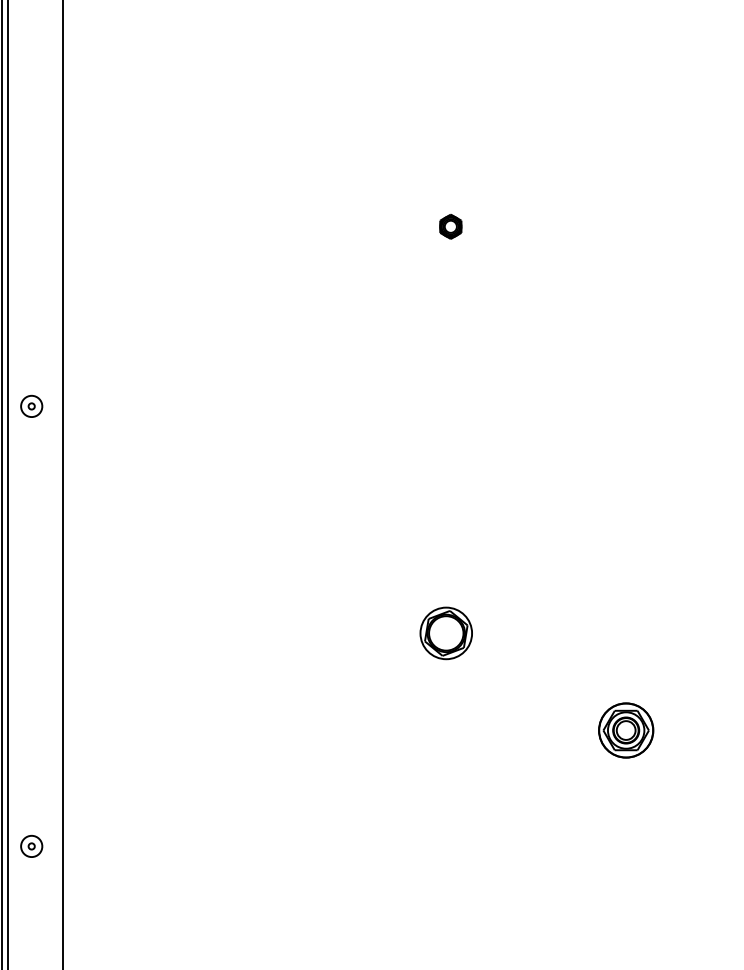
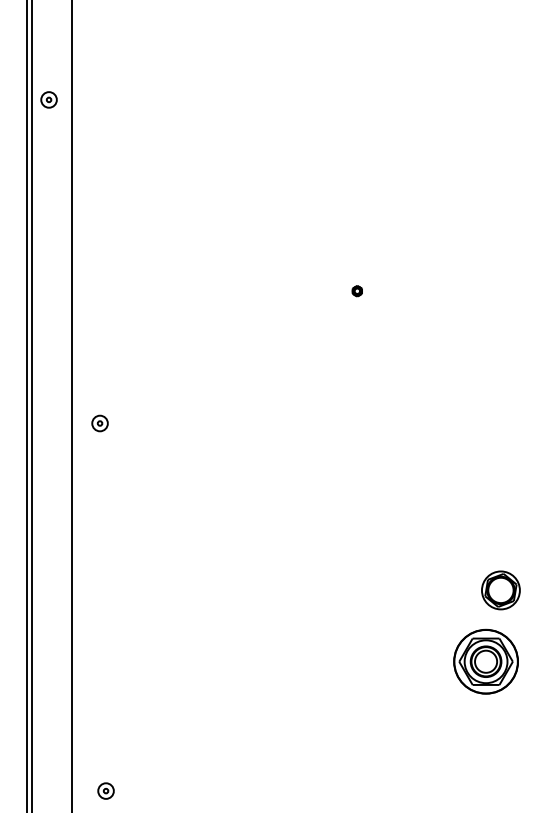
part: (451, 225) -> (357, 290), size x0.6
part: (30, 406) -> (99, 423), moved
part: (445, 633) -> (500, 590), moved
part: (626, 730) -> (486, 661), size x1.6
part: (30, 845) -> (105, 790), moved

